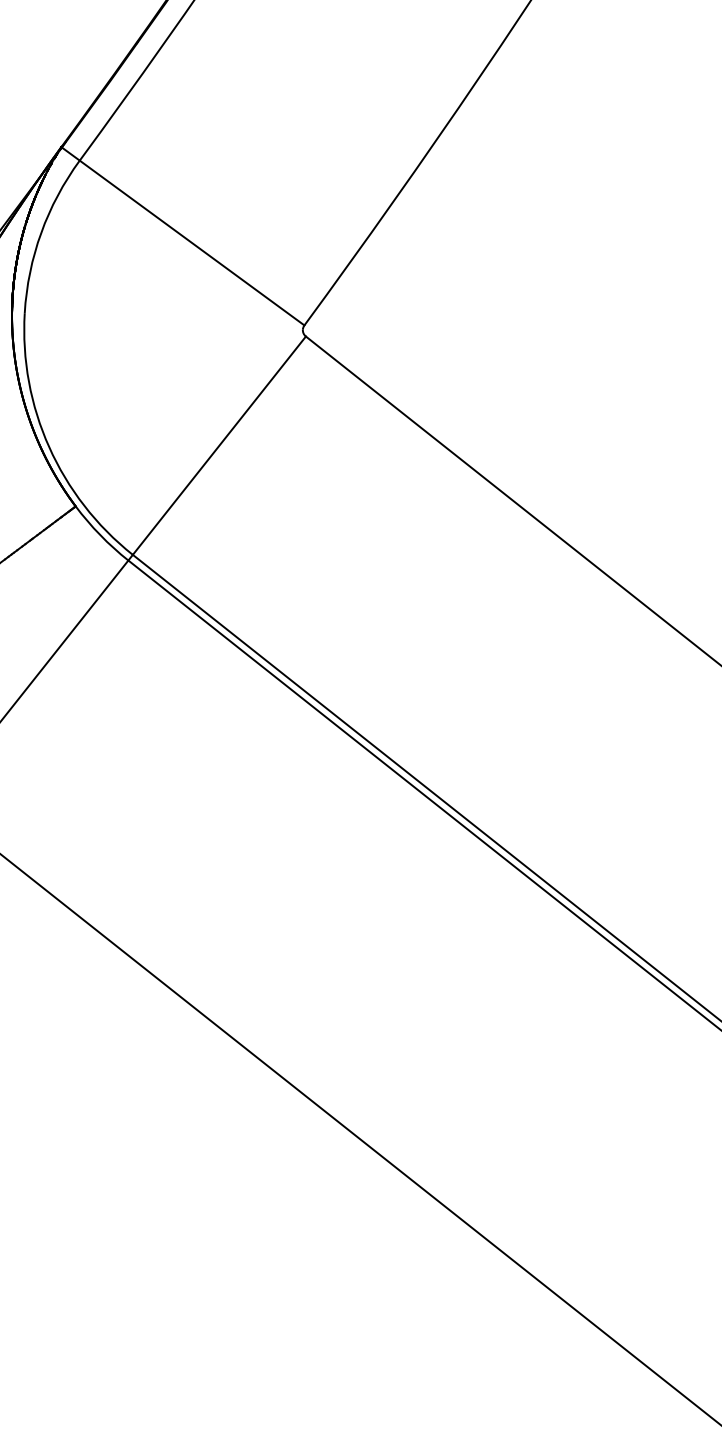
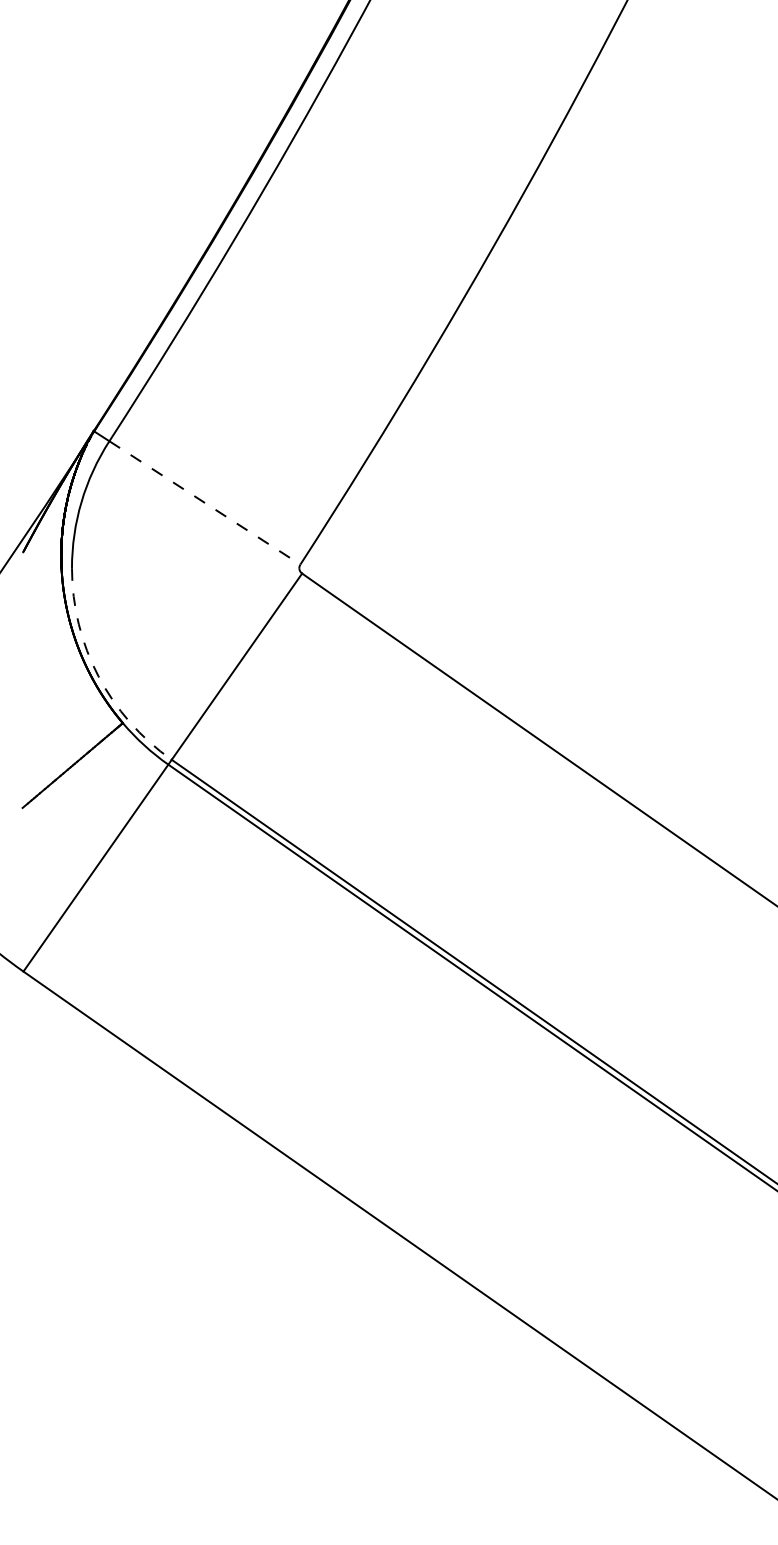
line: (191, 242) -> (204, 502), solid -> dashed
arc: (49, 447) -> (98, 676), solid -> dashed

